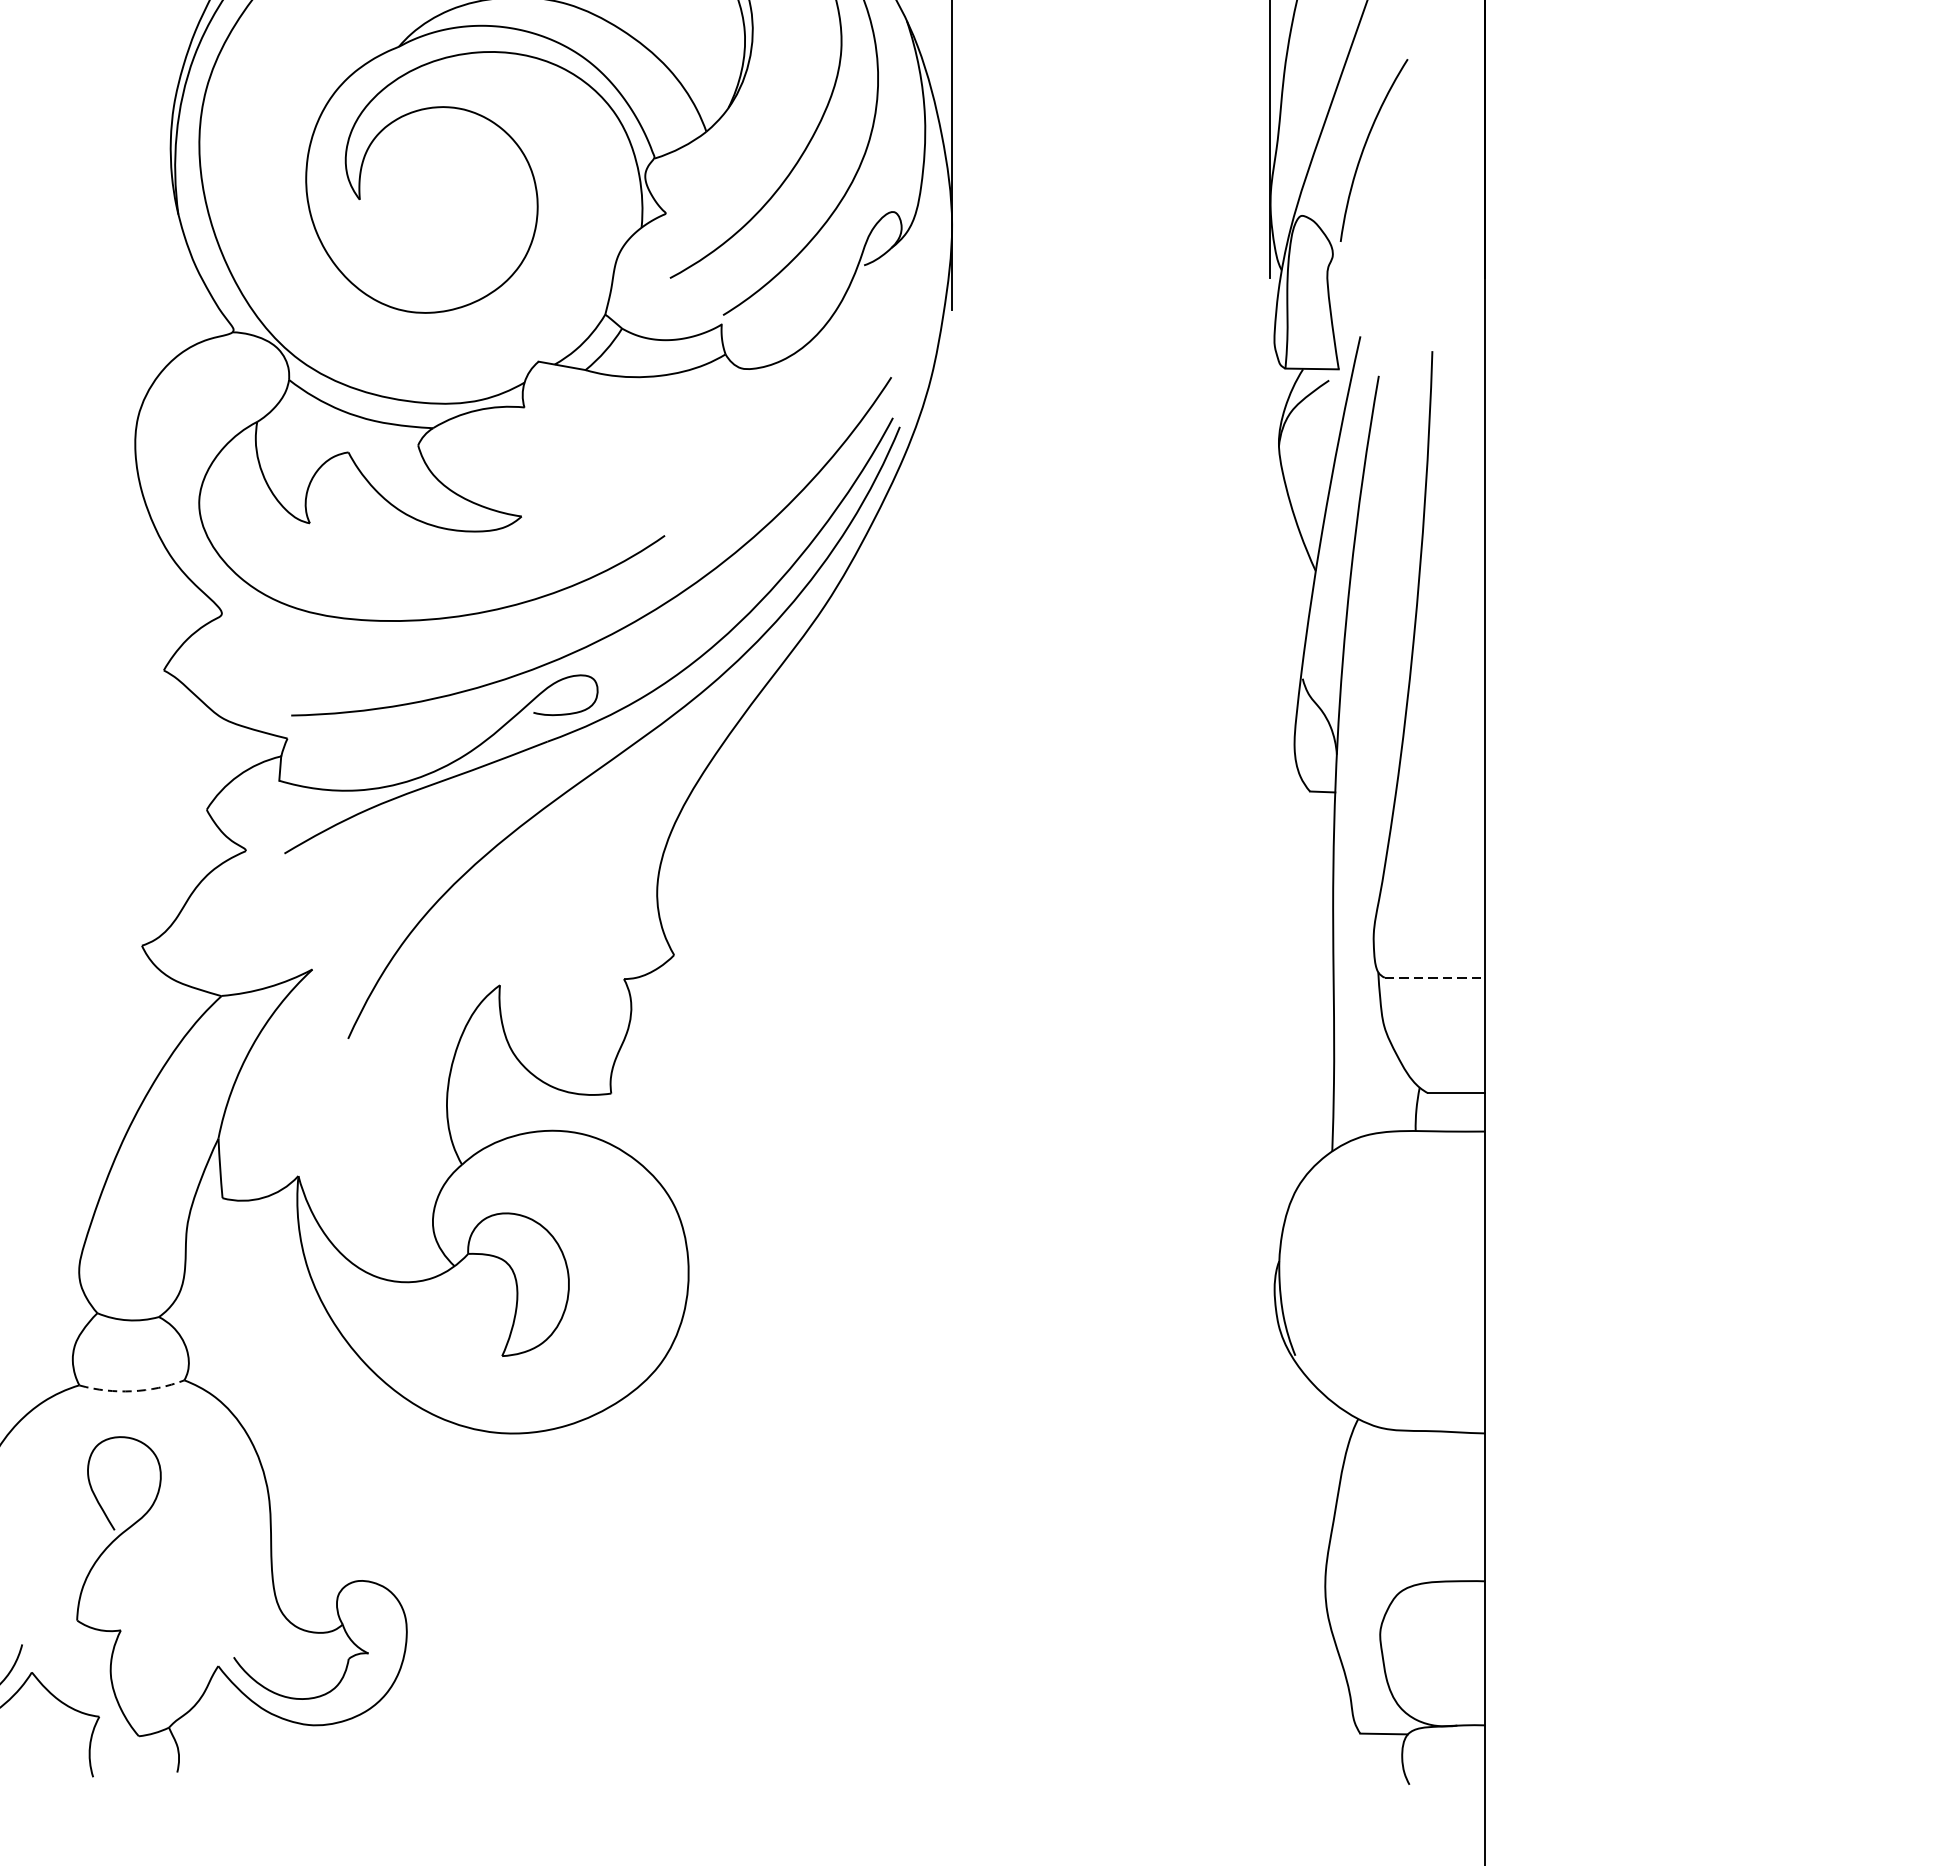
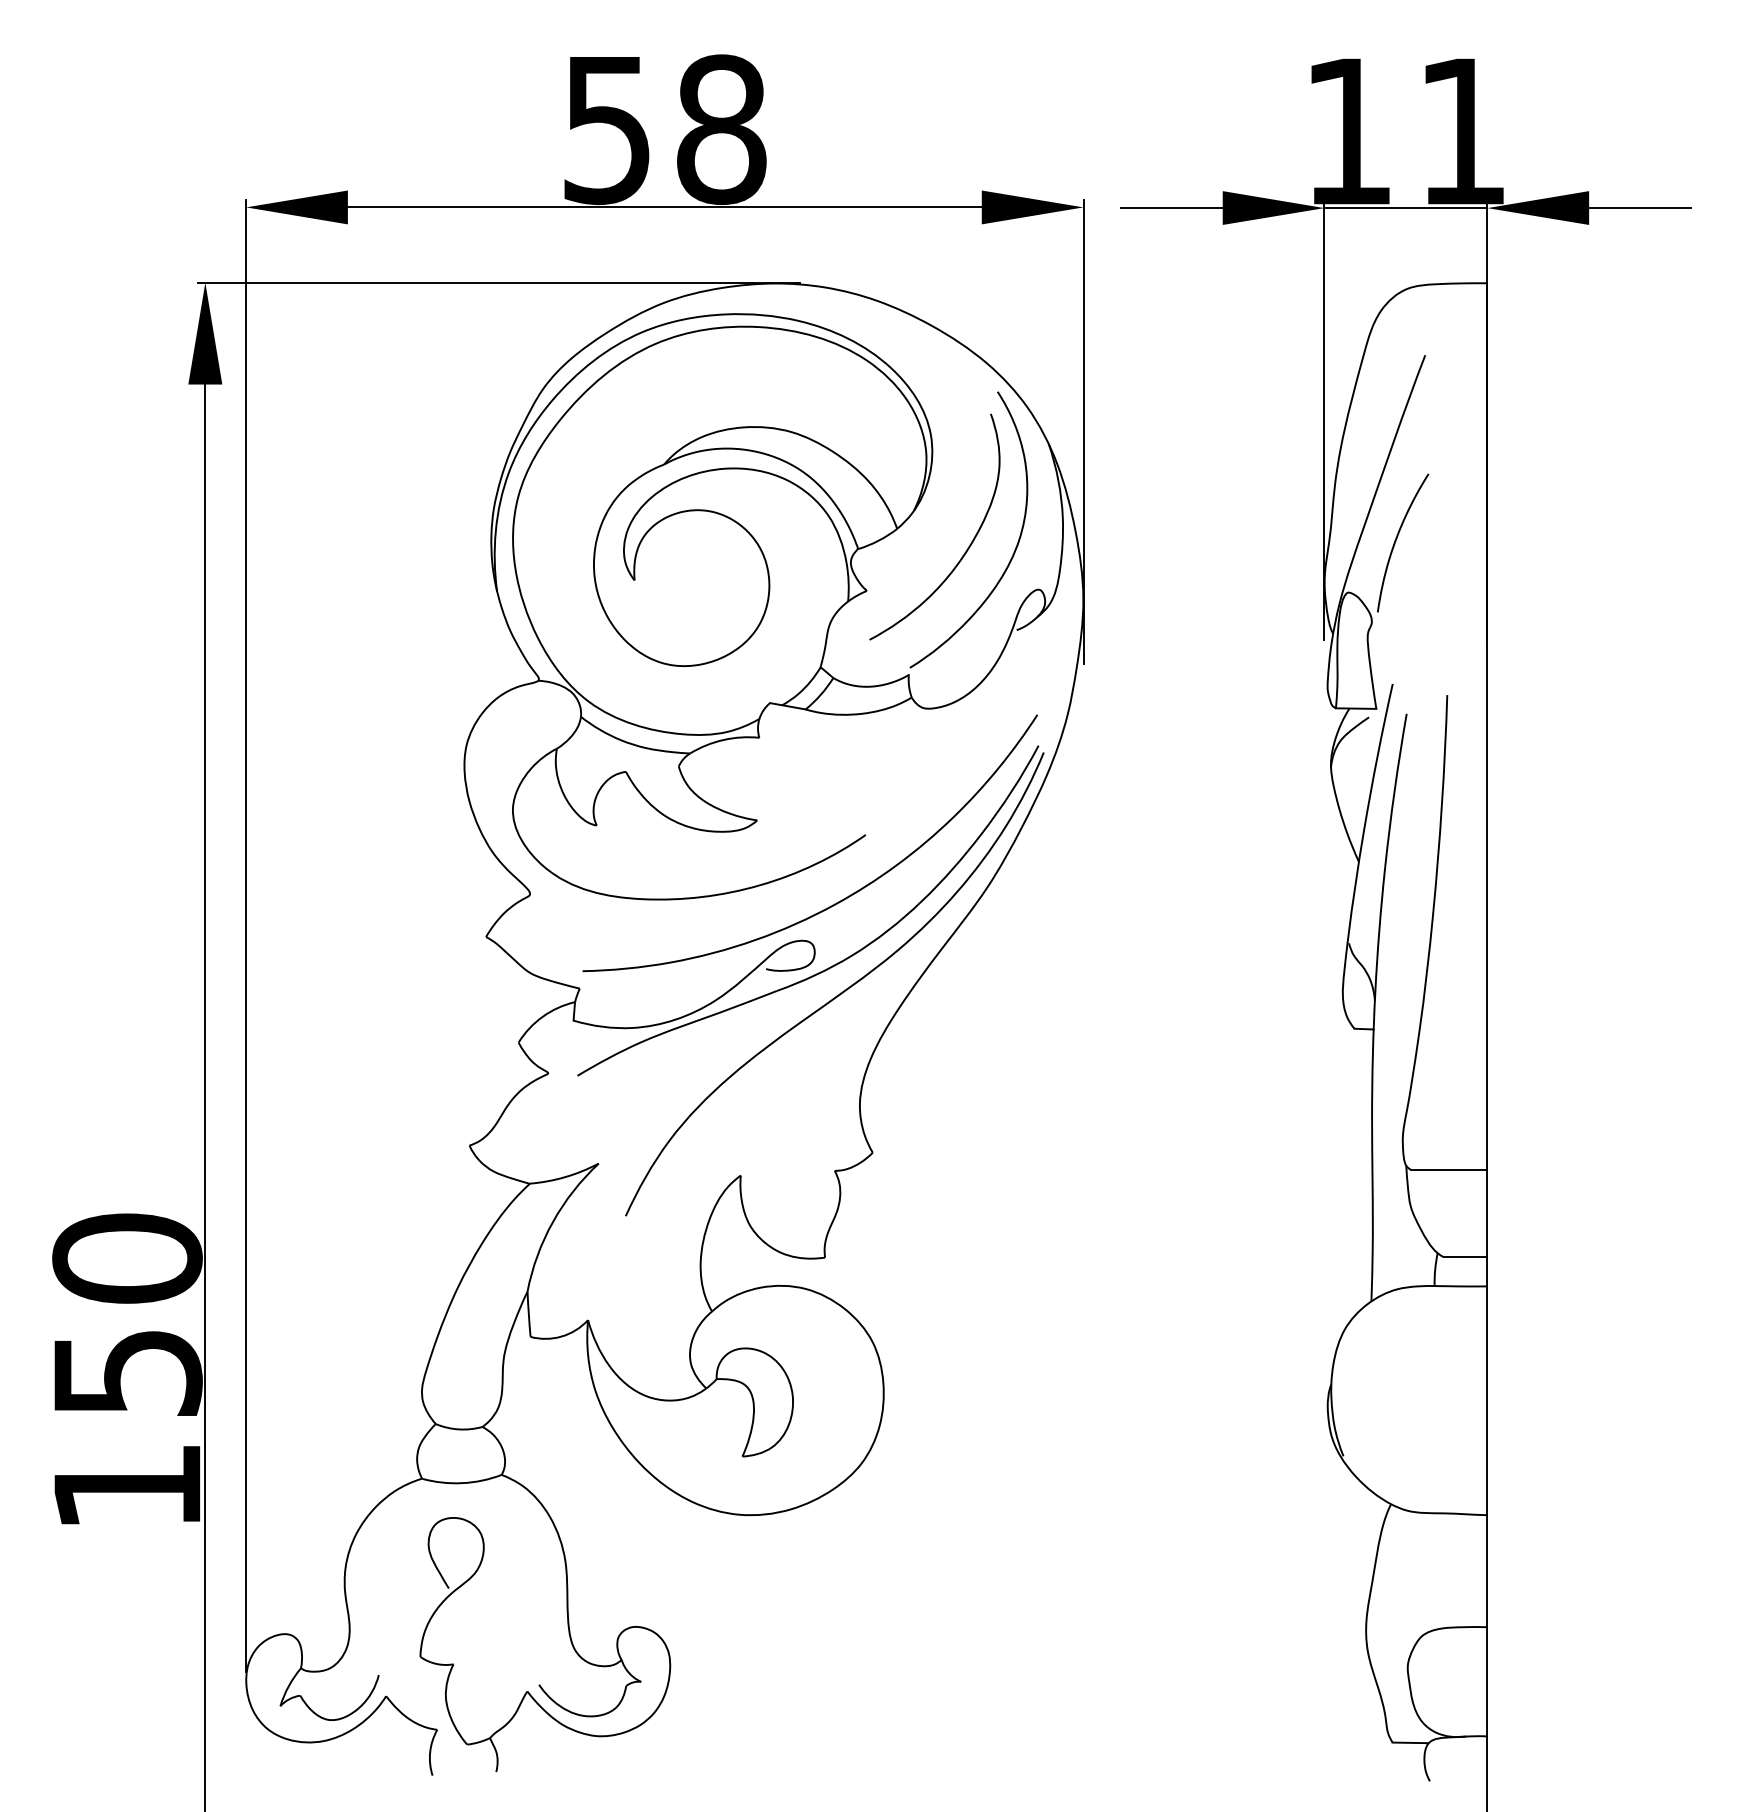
line: (1435, 977) -> (1449, 1169), dashed -> solid
arc: (132, 1391) -> (462, 1483), dashed -> solid

